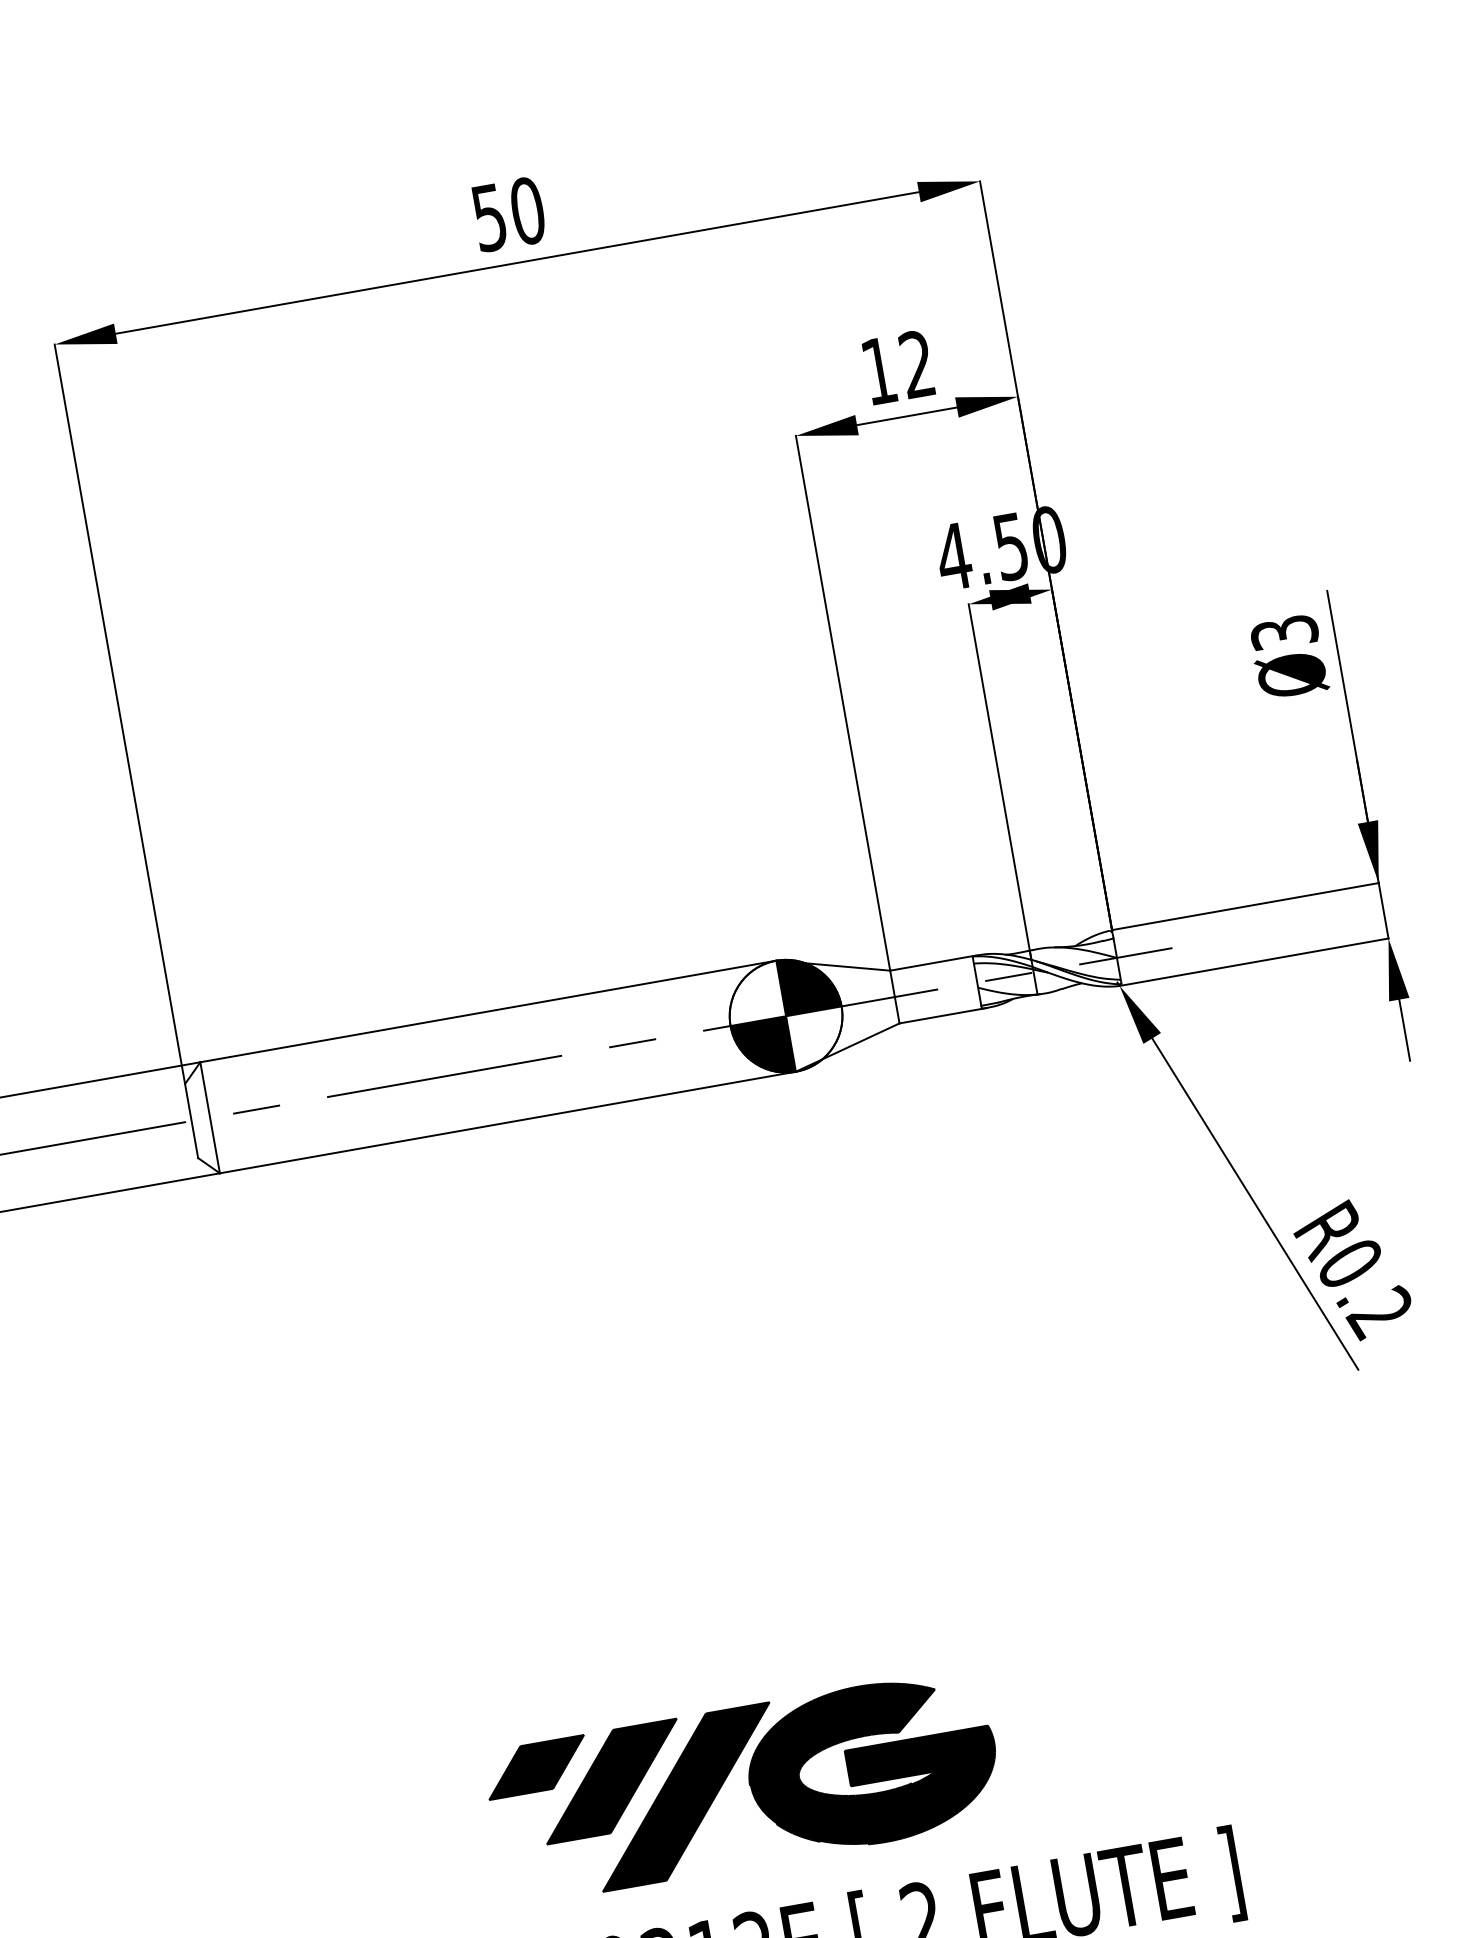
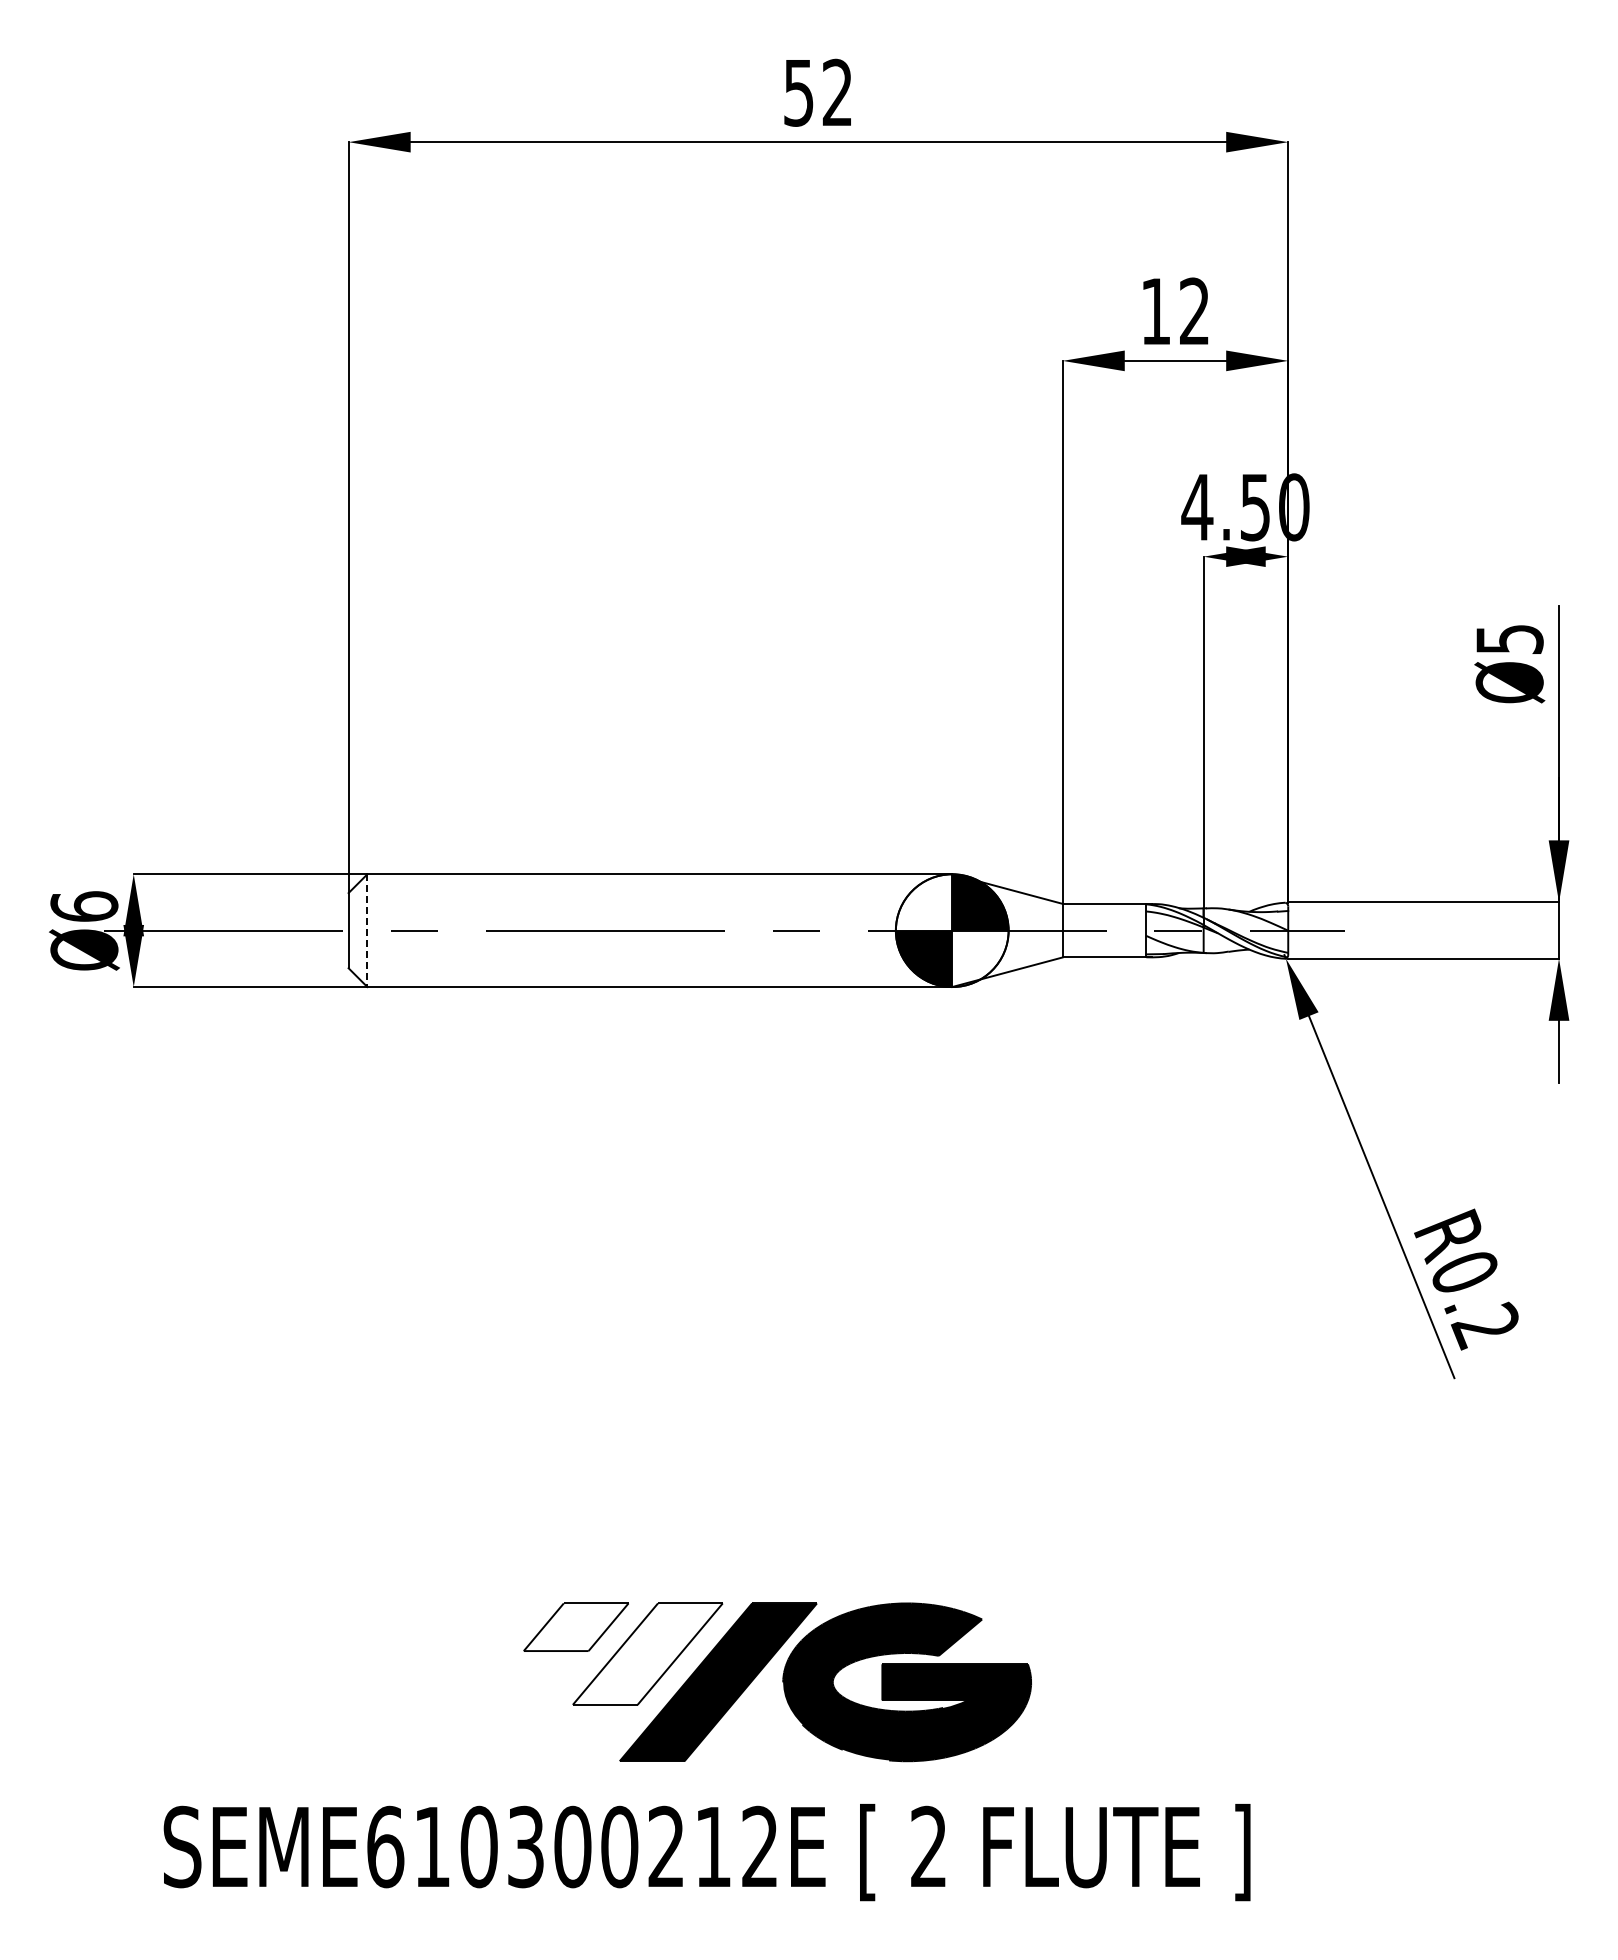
text: (527, 210) -> (837, 92), 50 -> 52
text: (1284, 632) -> (1509, 639), Ø3 -> Ø5
line: (210, 1118) -> (367, 931), solid -> dashed
fill: (536, 1767) -> (575, 1627), removed
fill: (611, 1781) -> (647, 1653), removed

